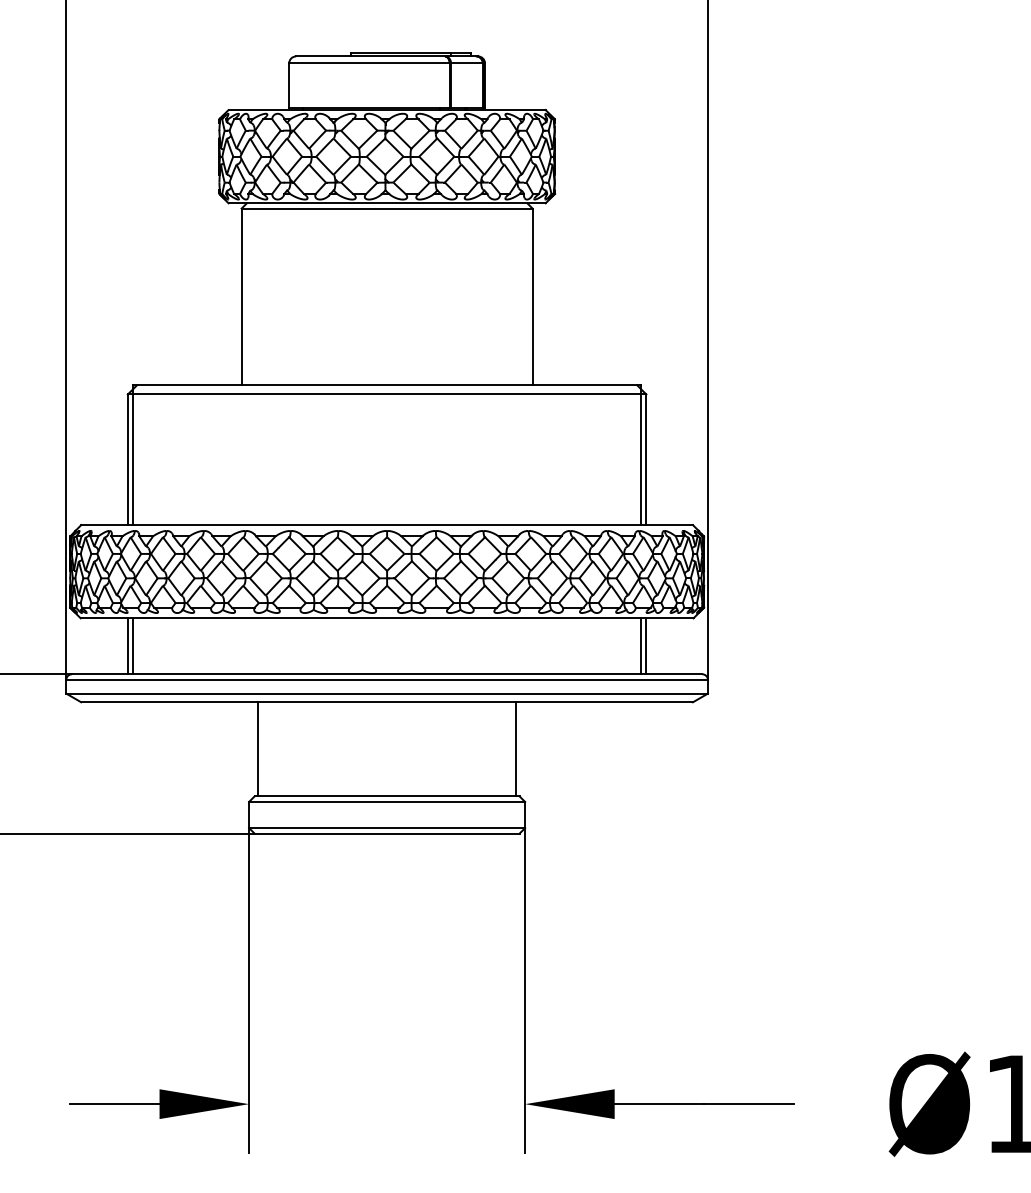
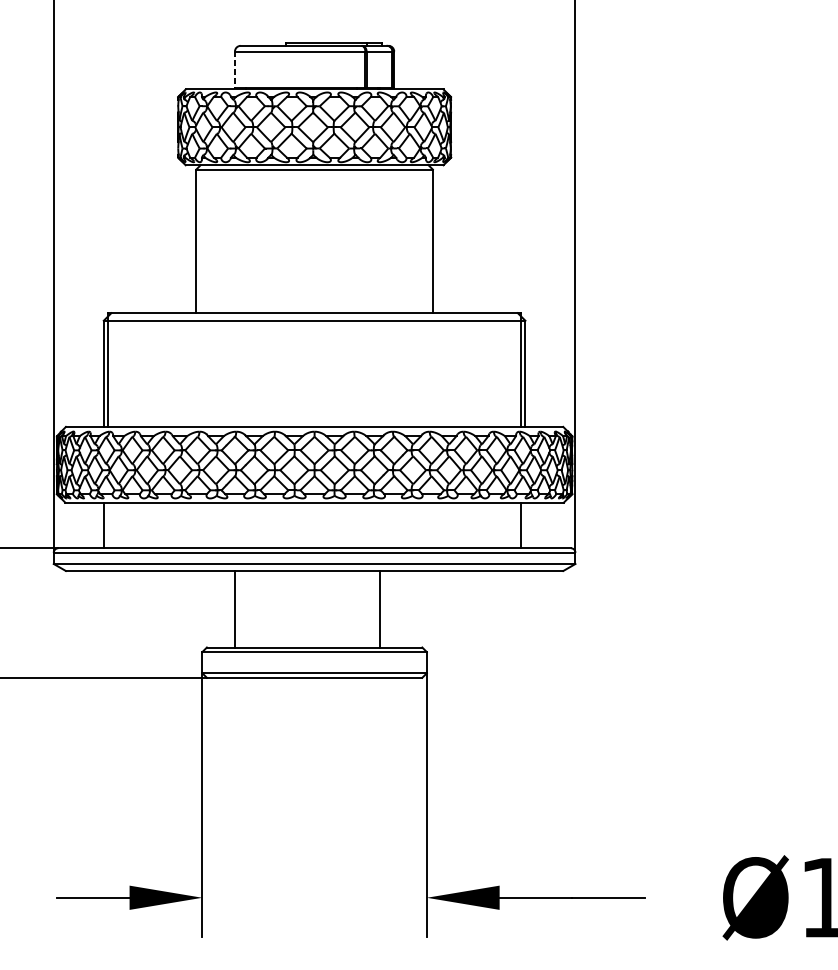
line: (289, 86) -> (235, 70), solid -> dashed
line: (133, 646) -> (108, 525), removed
line: (646, 646) -> (525, 525), removed
line: (258, 749) -> (235, 609), moved
line: (515, 749) -> (379, 609), moved

